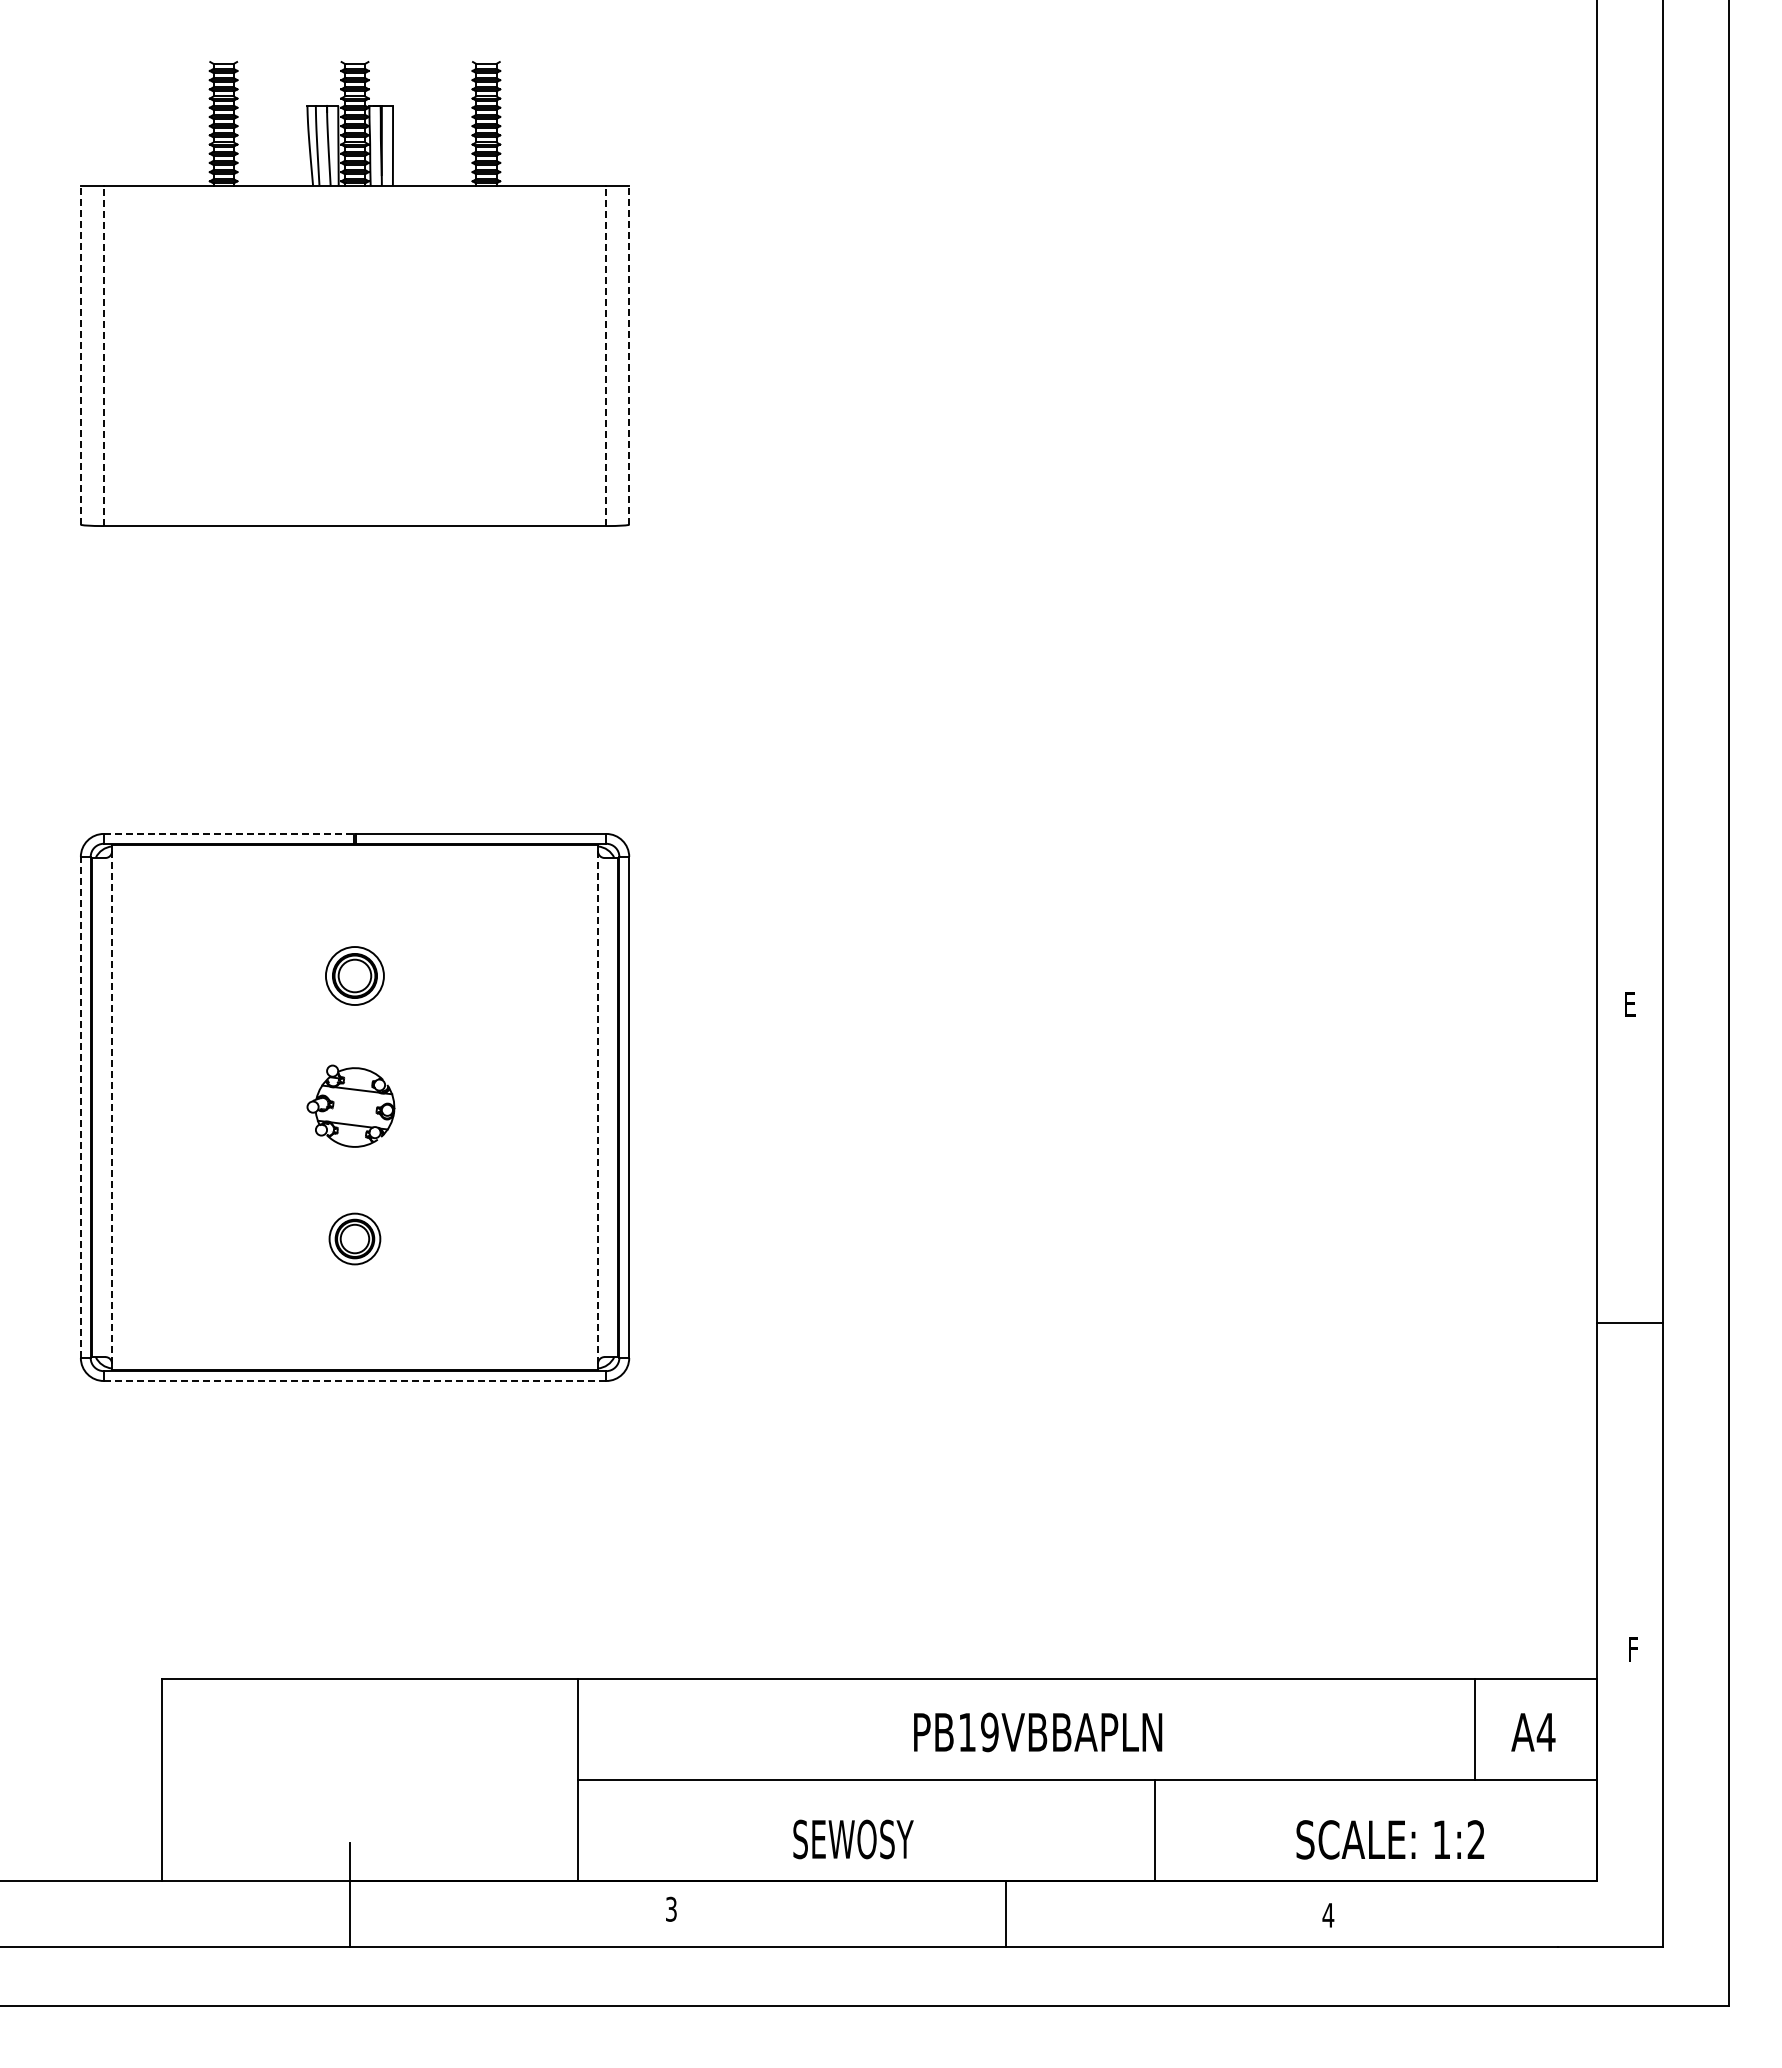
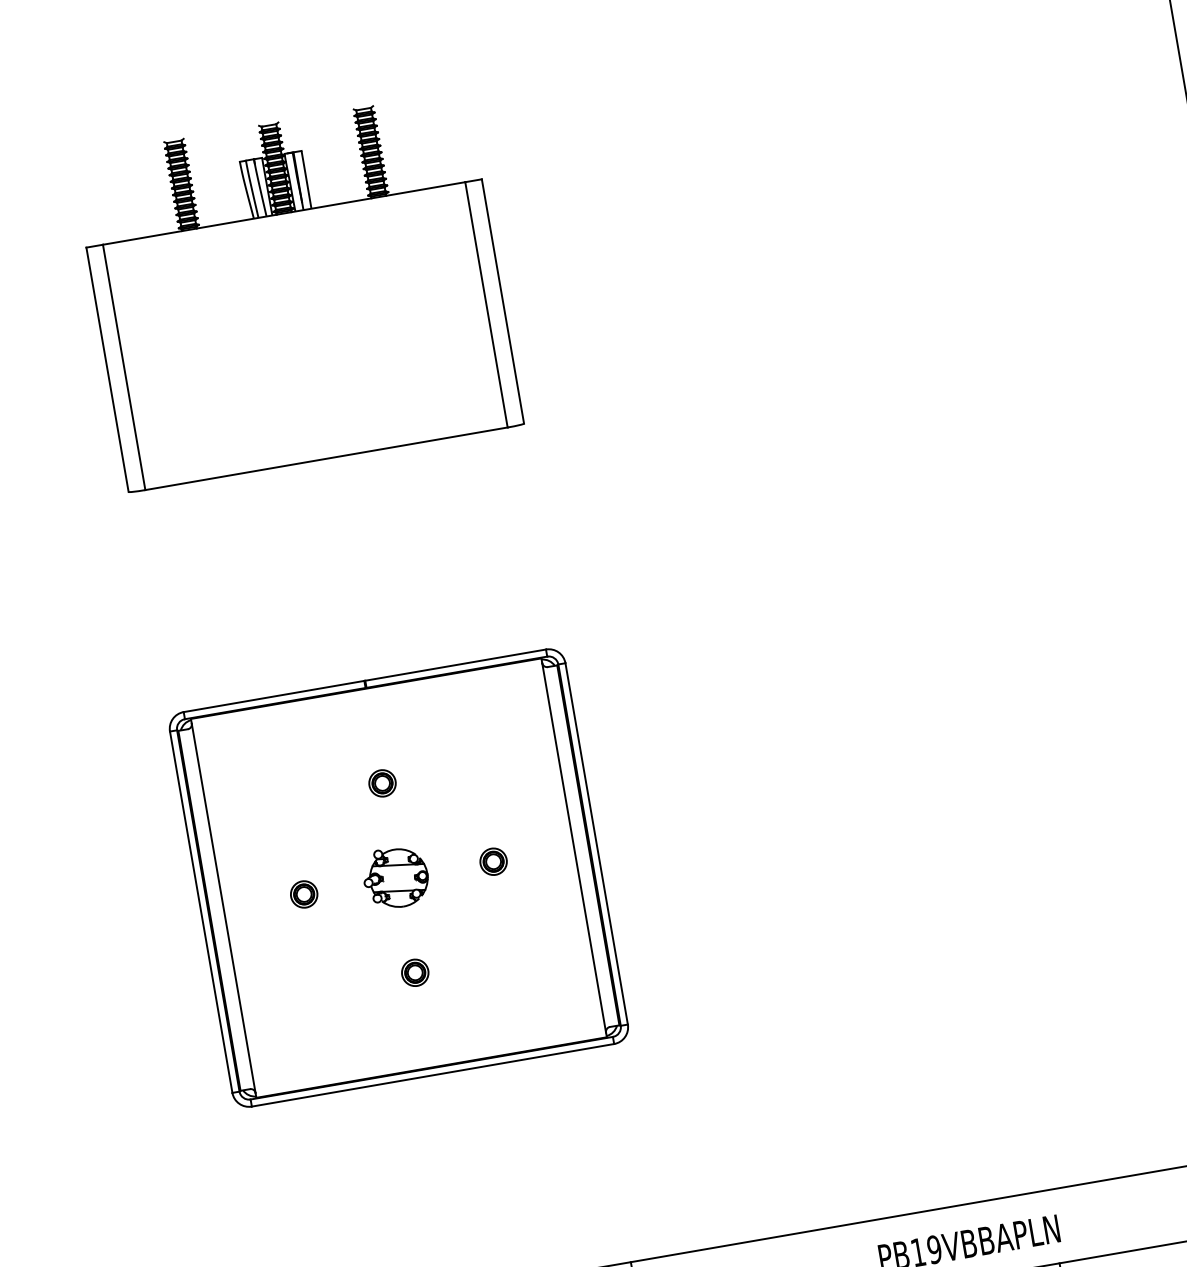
line: (80, 354) -> (107, 369), dashed -> solid
line: (629, 354) -> (503, 300), dashed -> solid
line: (103, 355) -> (123, 367), dashed -> solid
line: (606, 355) -> (486, 304), dashed -> solid
line: (229, 833) -> (274, 696), dashed -> solid
part: (354, 976) -> (382, 783), size x0.62
line: (80, 1107) -> (200, 912), dashed -> solid
part: (223, 1107) -> (304, 894), added
part: (486, 1107) -> (493, 861), added
line: (597, 1107) -> (573, 847), dashed -> solid
line: (111, 1108) -> (223, 909), dashed -> solid
part: (354, 1238) -> (414, 972), size x0.71
line: (354, 1381) -> (432, 1075), dashed -> solid

